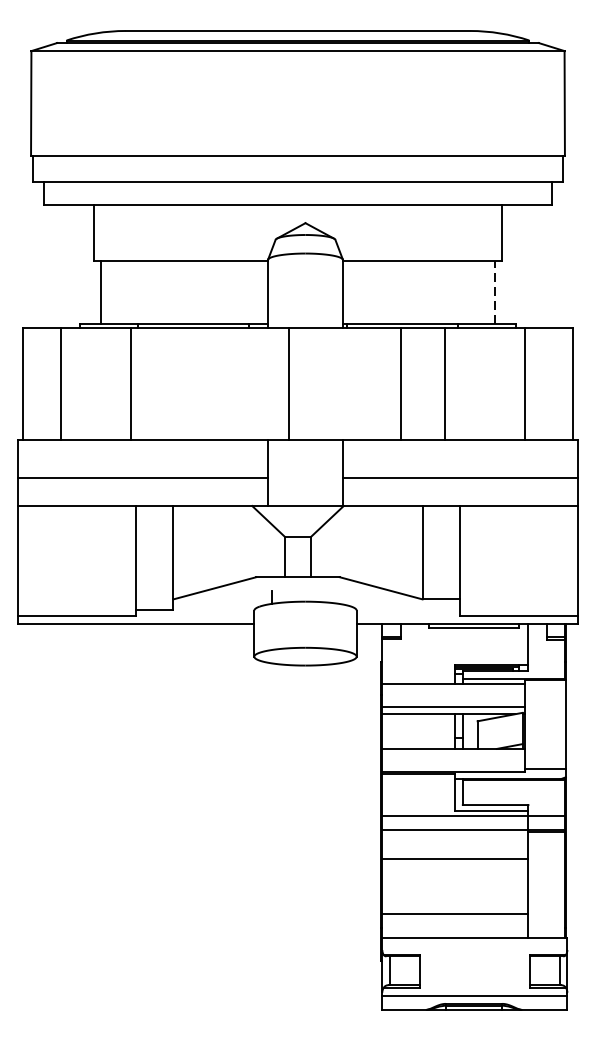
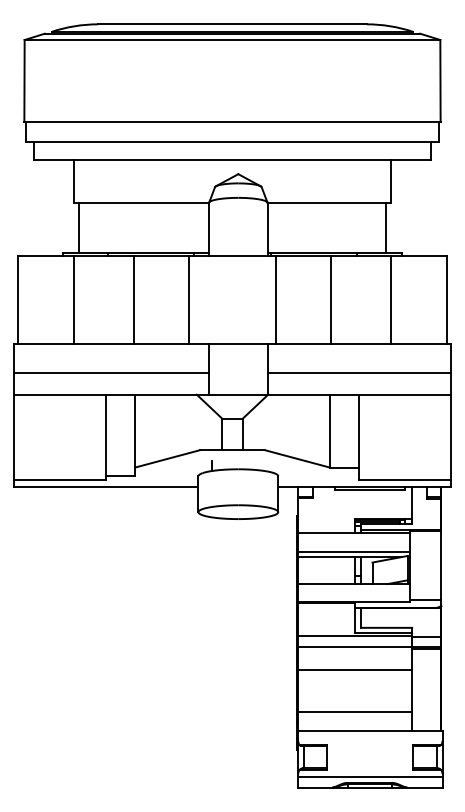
line: (494, 292) -> (385, 228), dashed -> solid
line: (60, 383) -> (73, 299), moved
line: (129, 383) -> (133, 299), moved
line: (289, 383) -> (189, 299), moved
line: (400, 383) -> (275, 299), moved
line: (445, 383) -> (331, 299), moved
line: (525, 383) -> (391, 299), moved

